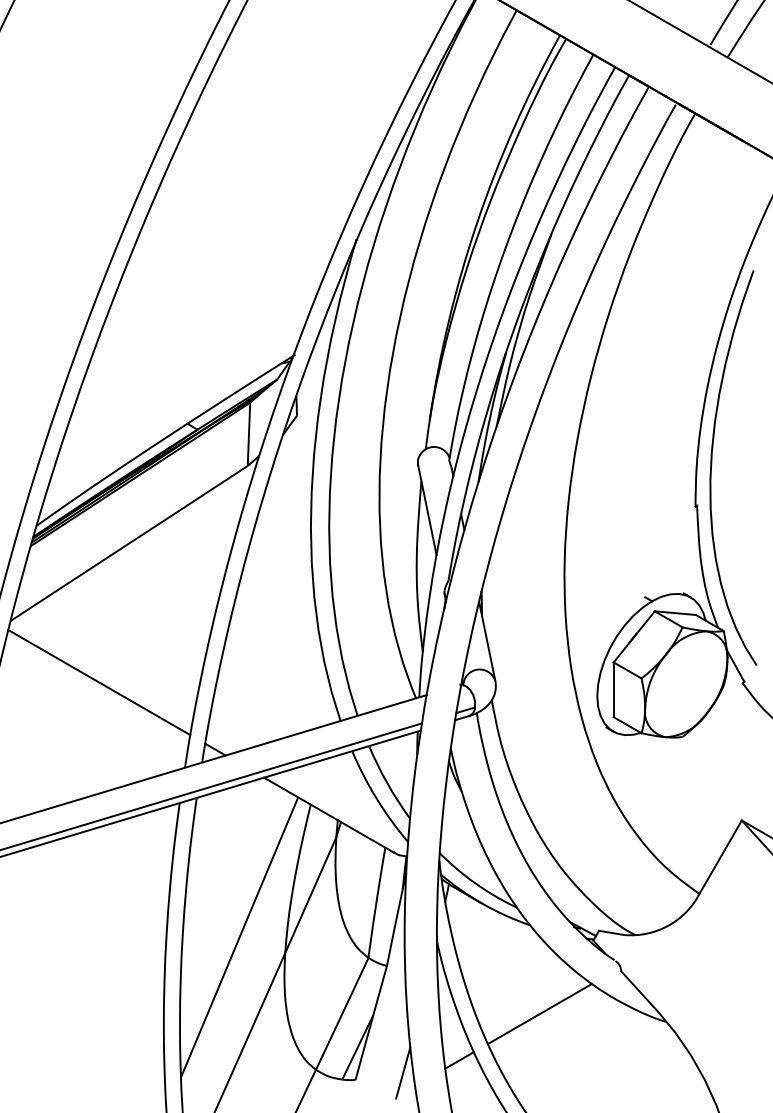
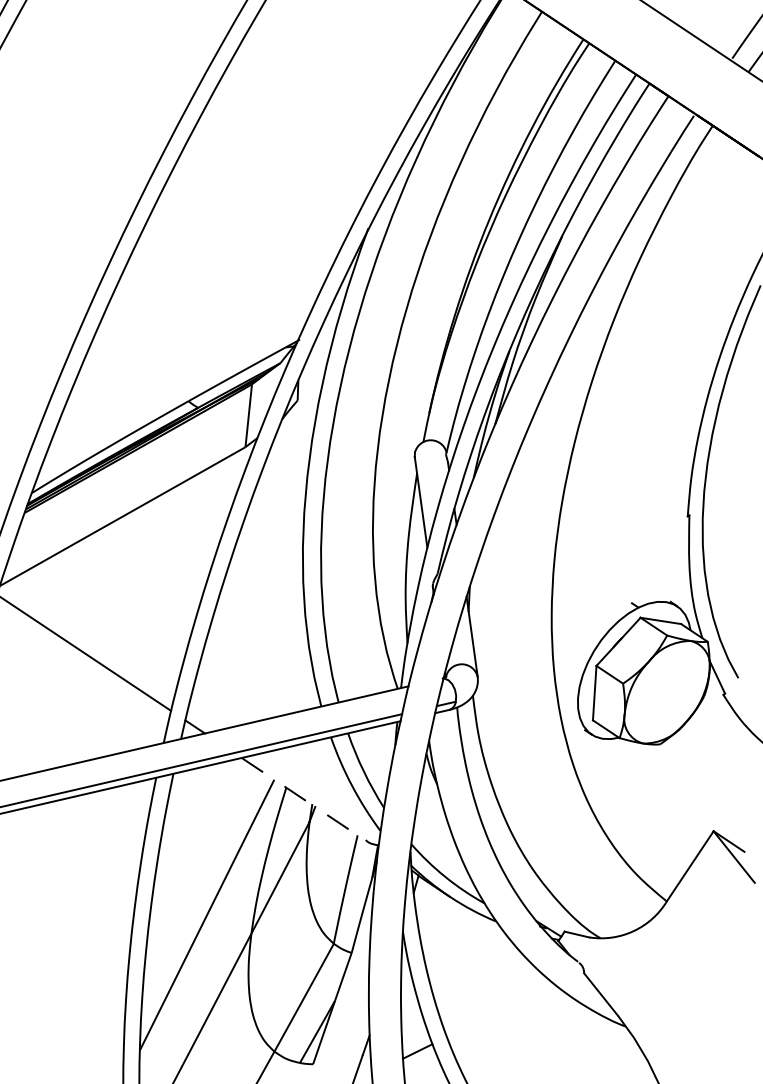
line: (328, 815) -> (303, 799), solid -> dashed
line: (539, 1013) -> (500, 1009), removed

